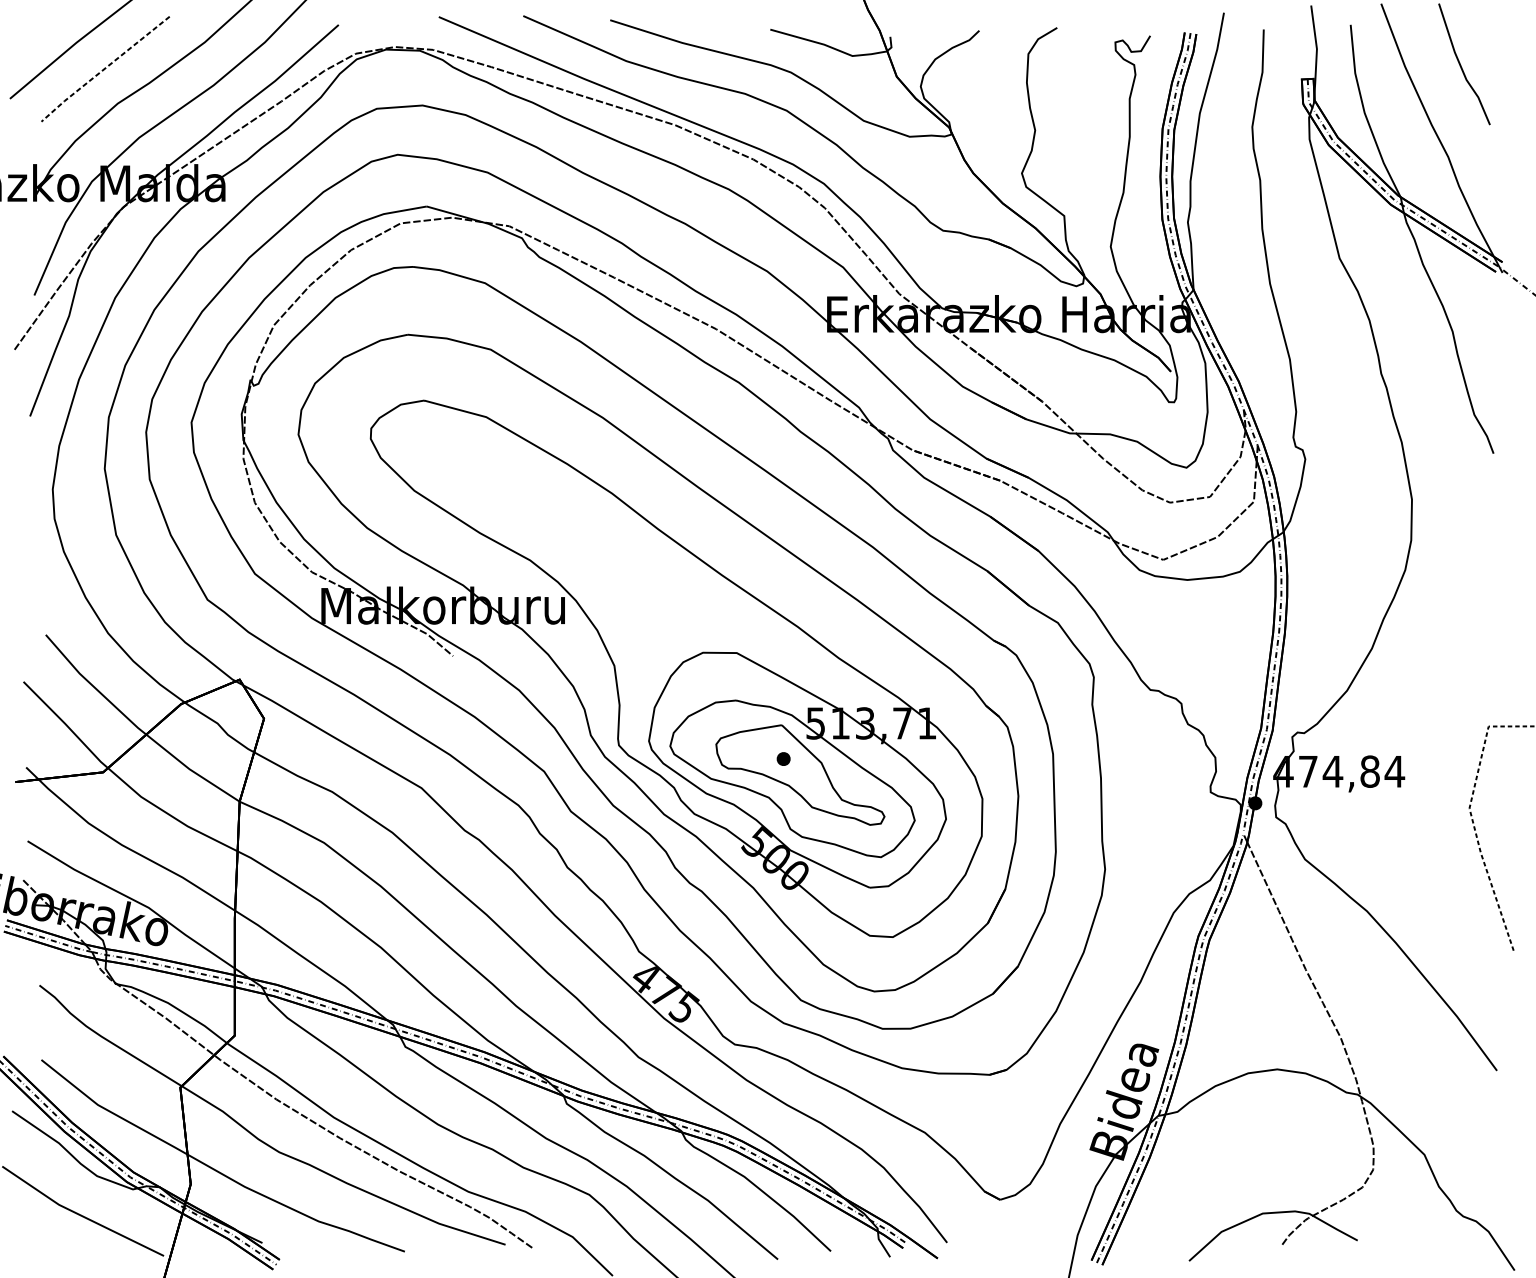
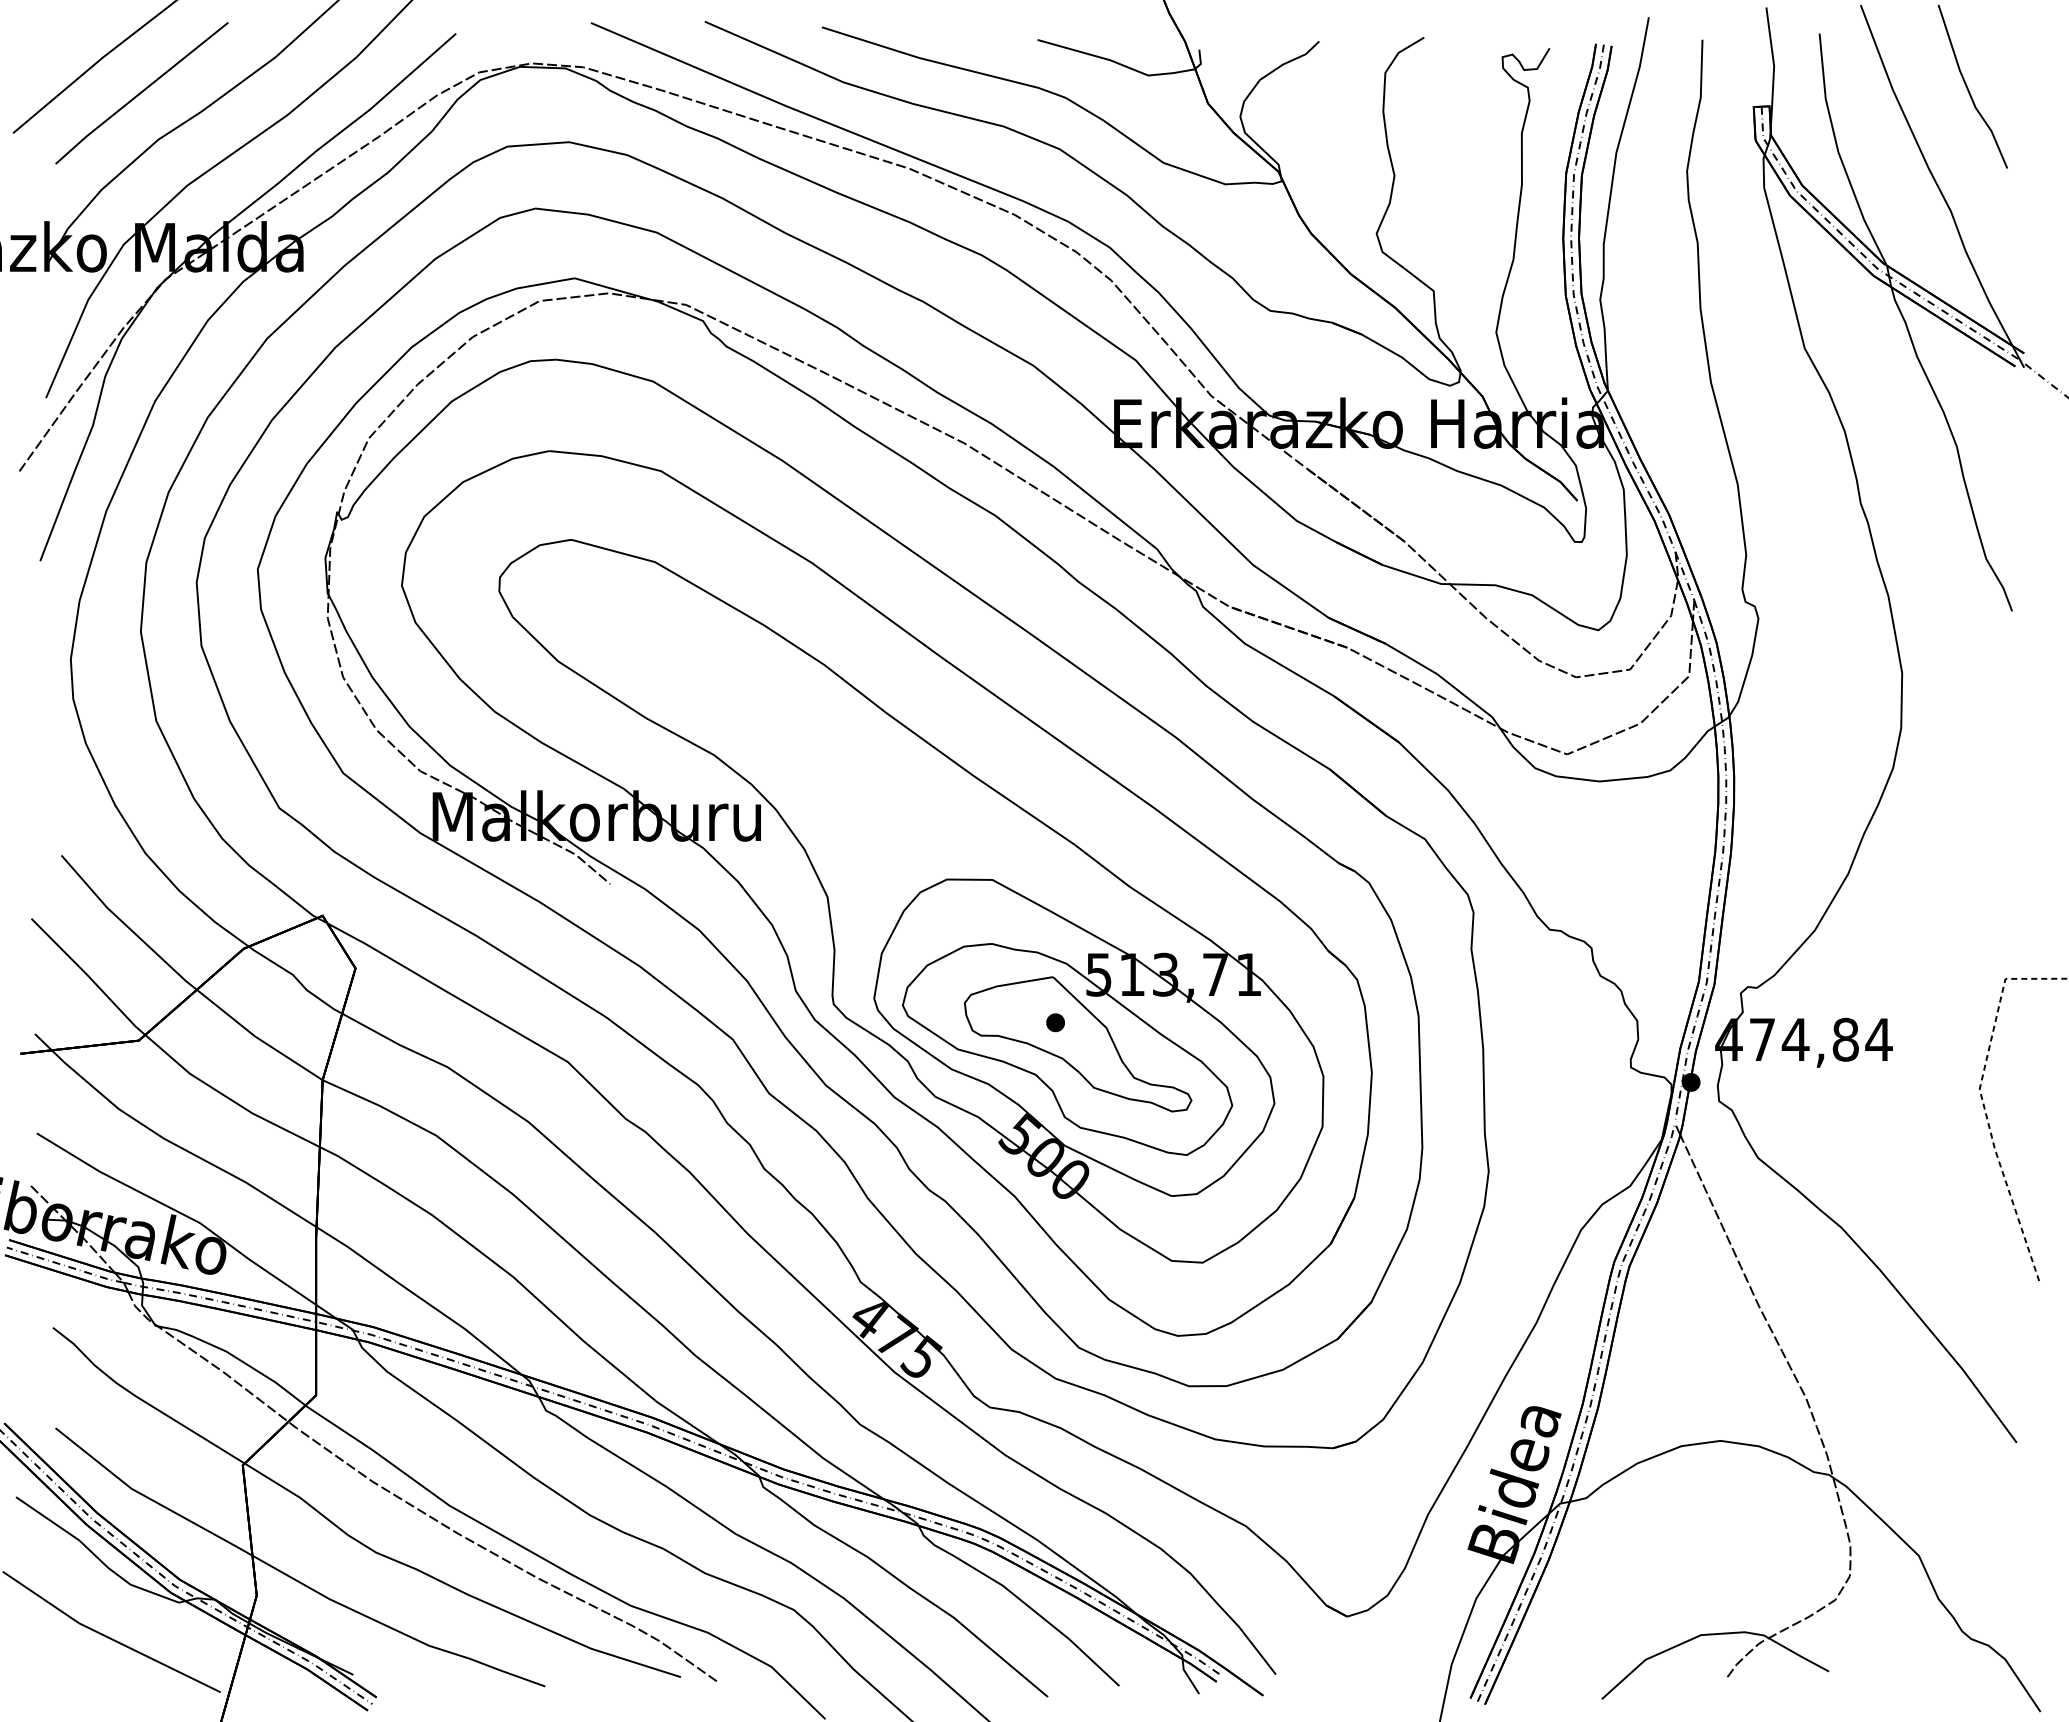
line: (104, 69) -> (140, 93), dashed -> solid

